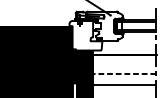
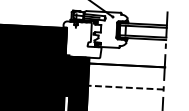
line: (123, 85) -> (124, 101), removed

